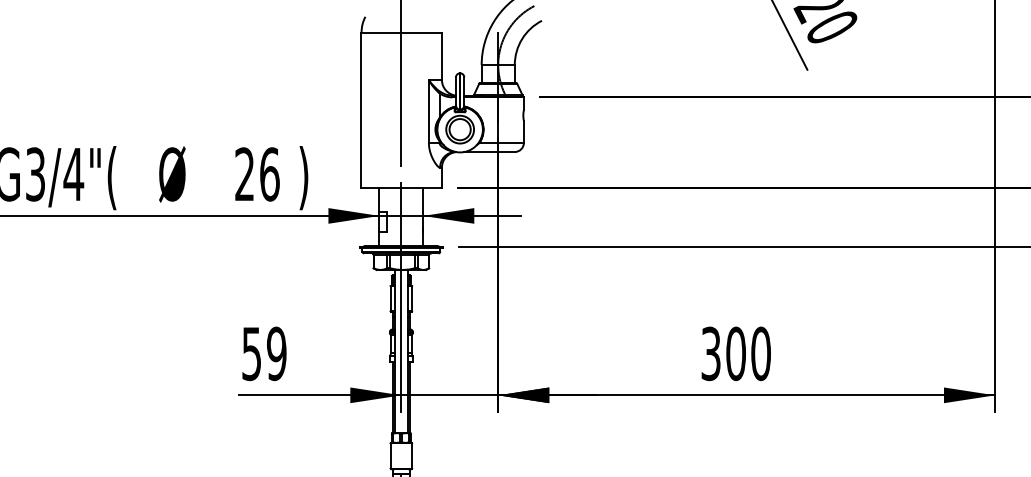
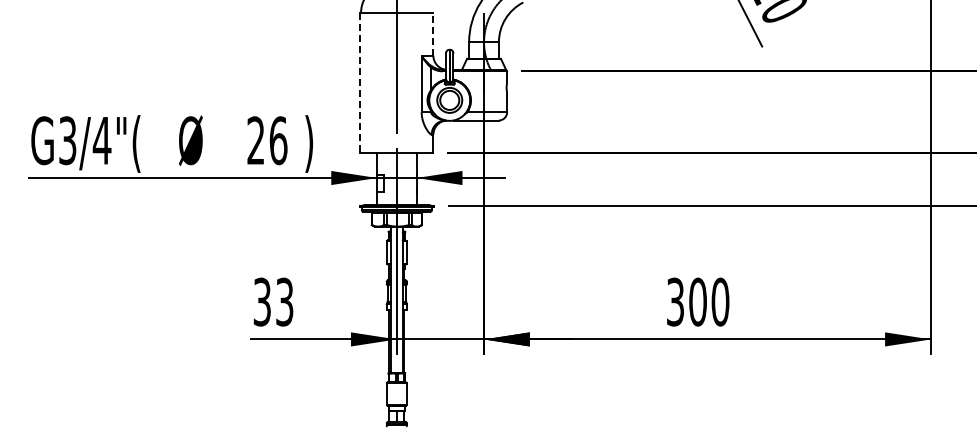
line: (442, 55) -> (433, 33), solid -> dashed
line: (360, 109) -> (360, 82), solid -> dashed
text: (264, 353) -> (273, 301), 59 -> 33

